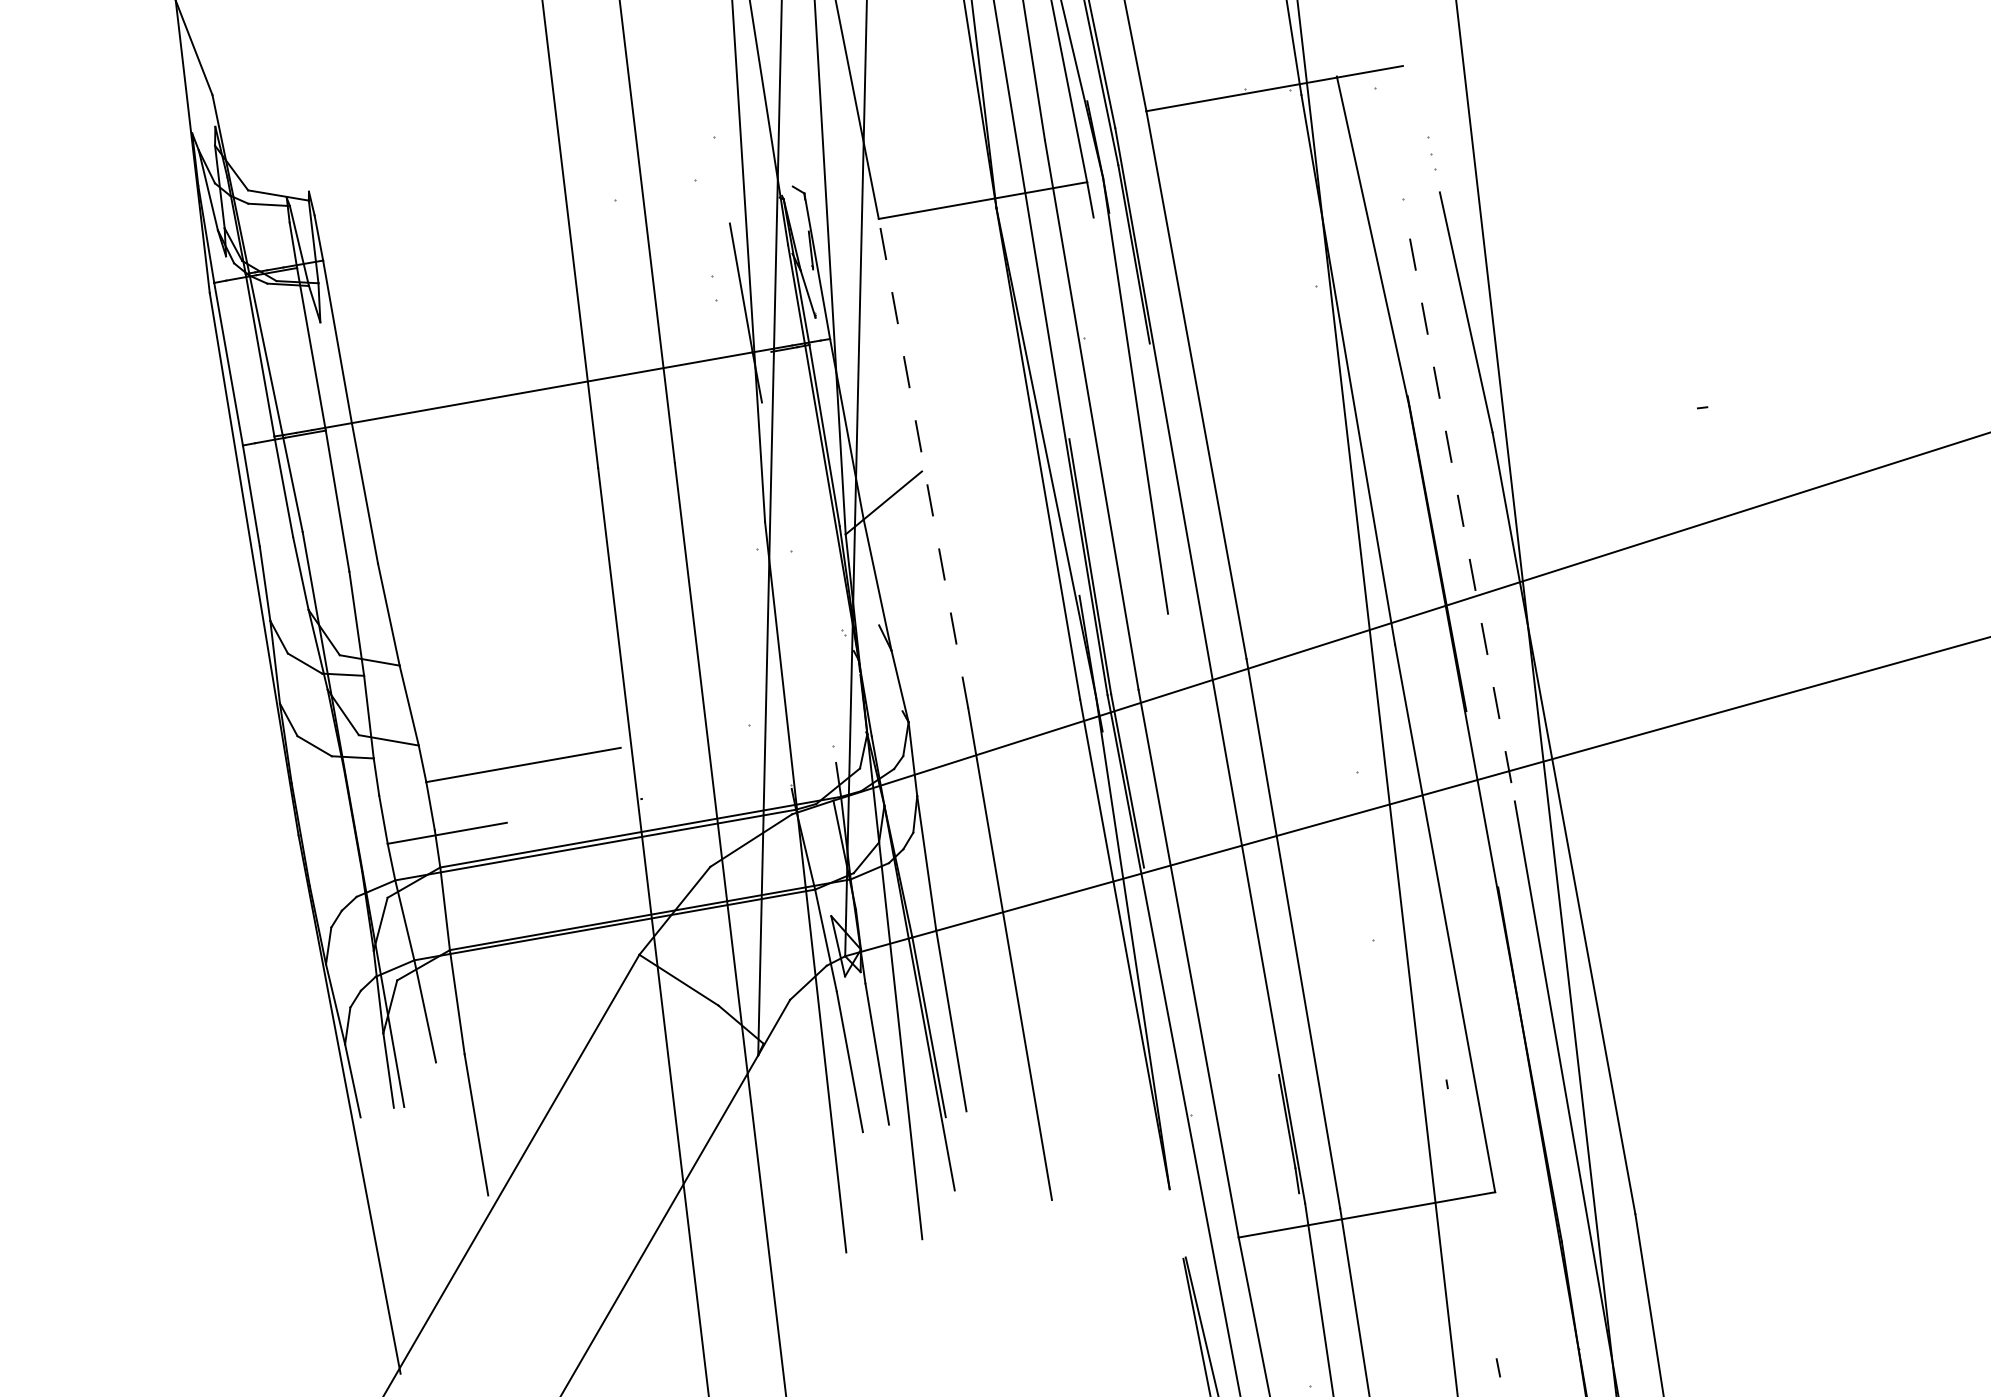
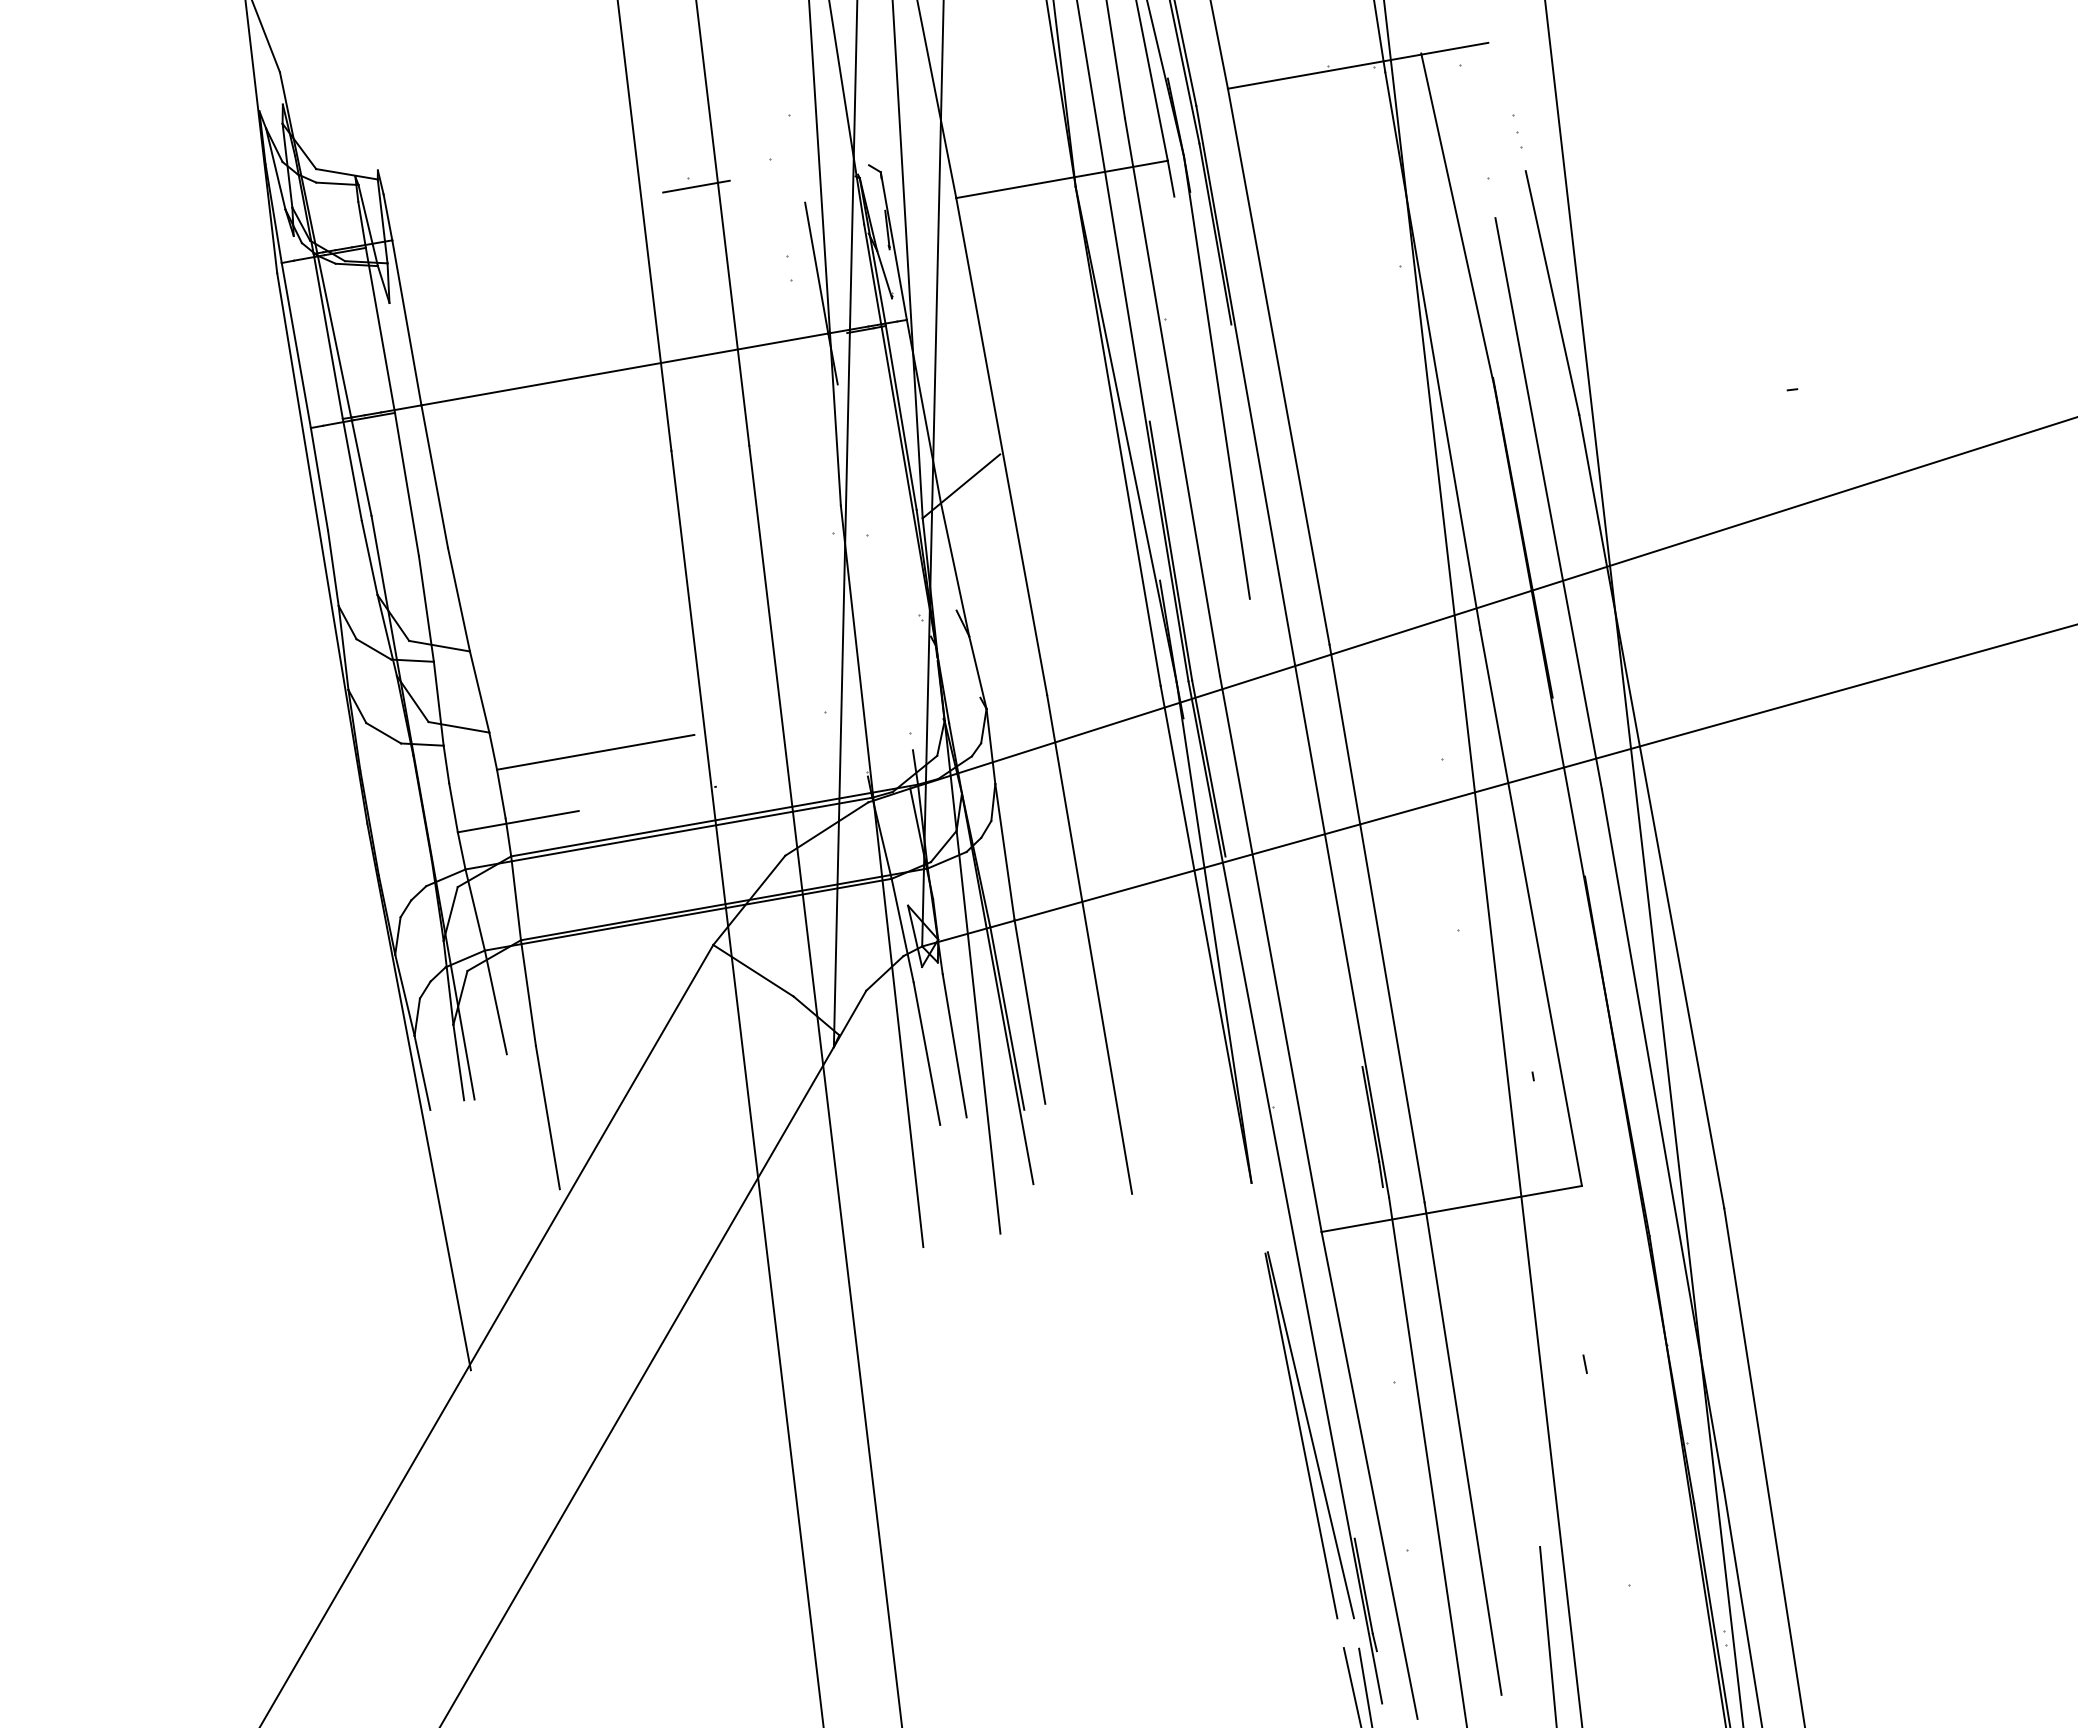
line: (622, 207) -> (696, 186), added
line: (923, 463) -> (1001, 446), dashed -> solid
line: (1462, 519) -> (1548, 503), dashed -> solid

